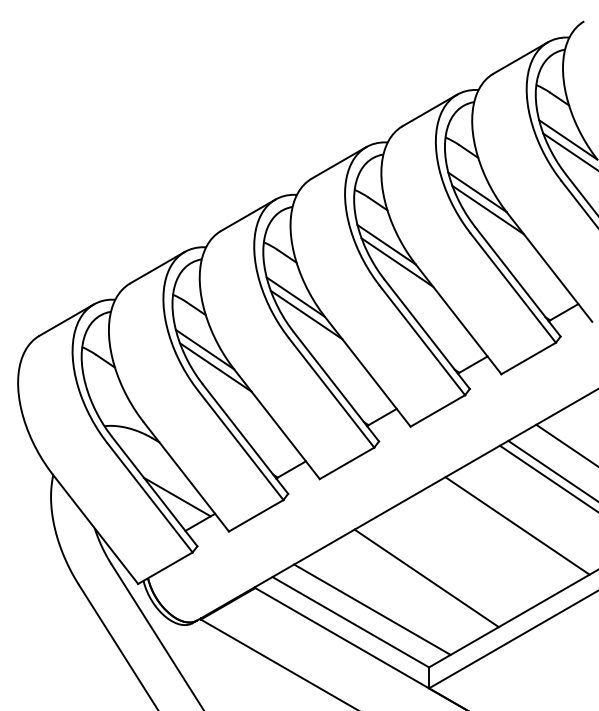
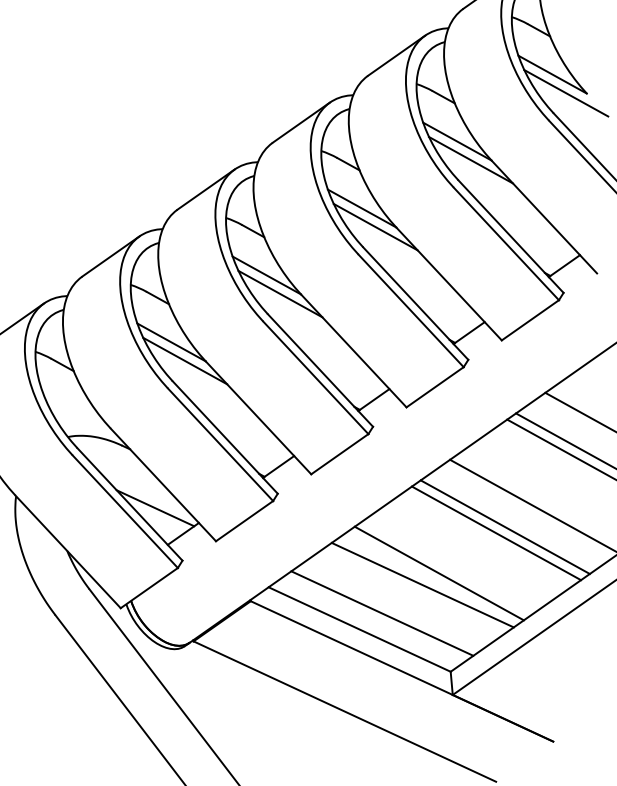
line: (489, 541) -> (505, 526), added
line: (481, 546) -> (496, 532), added
line: (410, 587) -> (422, 585), added

